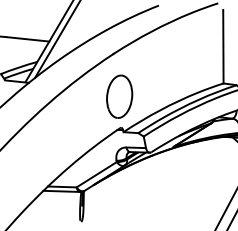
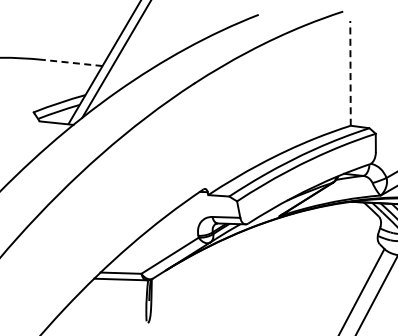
line: (28, 39) -> (72, 62), solid -> dashed
line: (223, 46) -> (350, 72), solid -> dashed
part: (119, 96) -> (202, 144), removed

